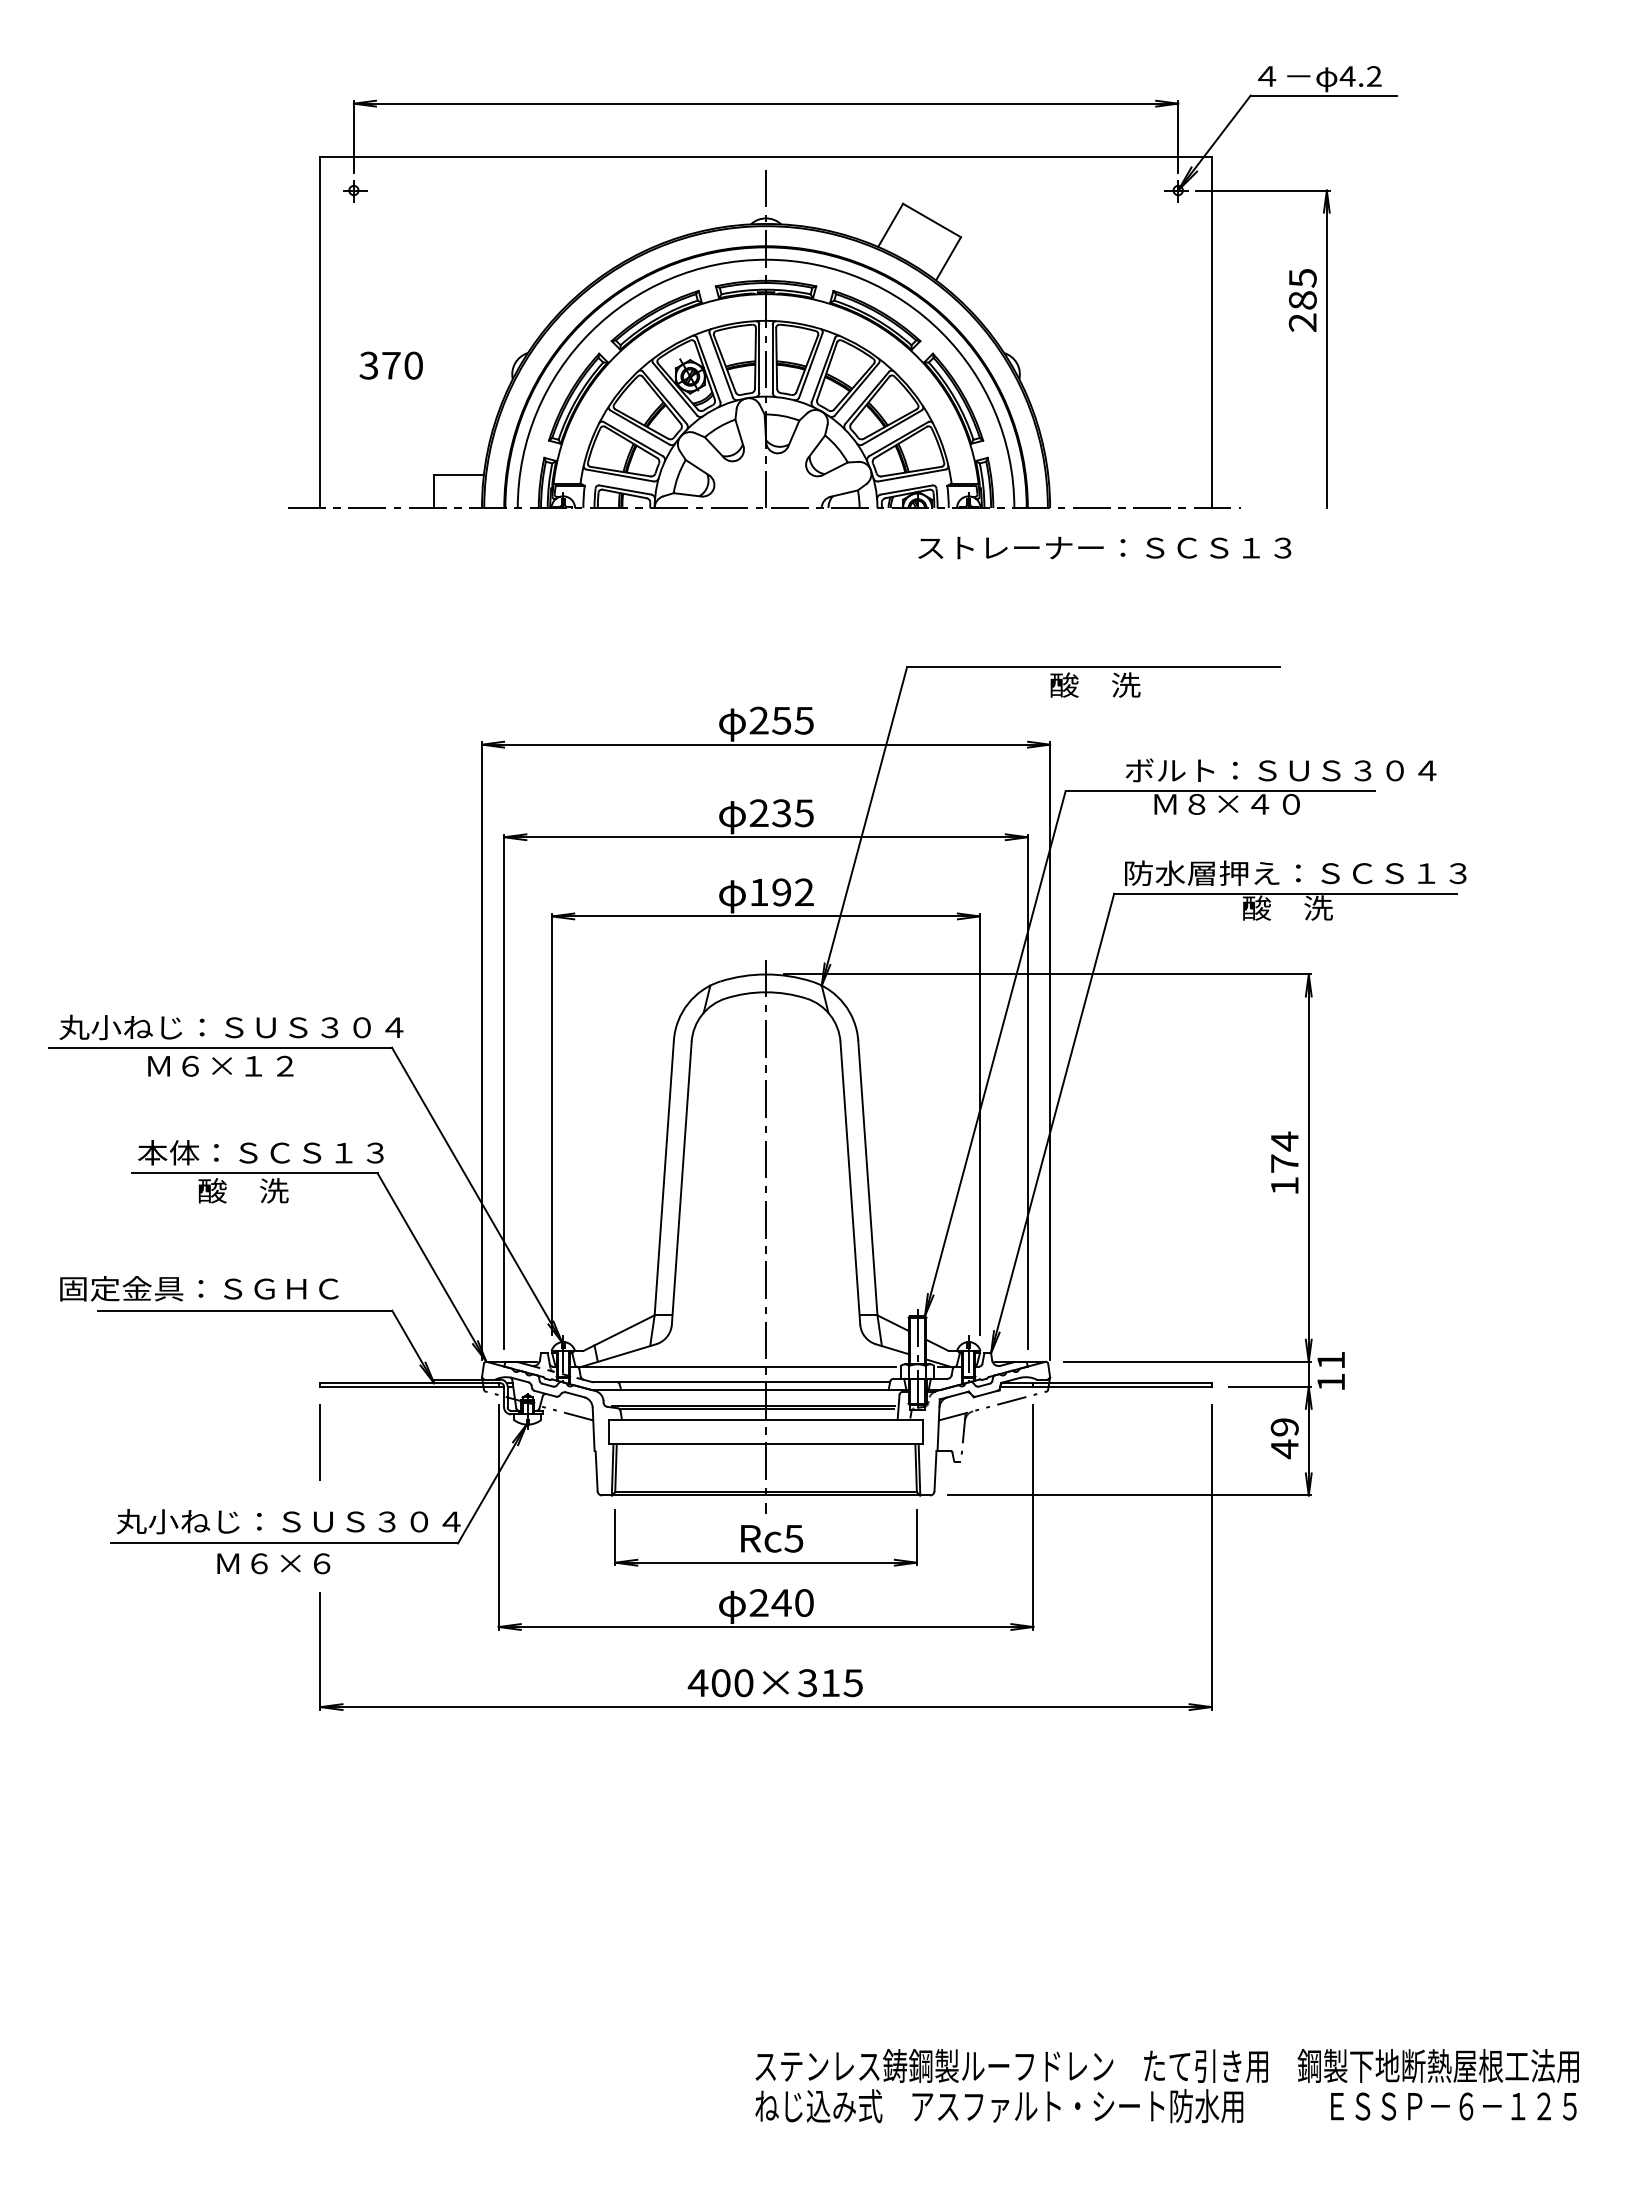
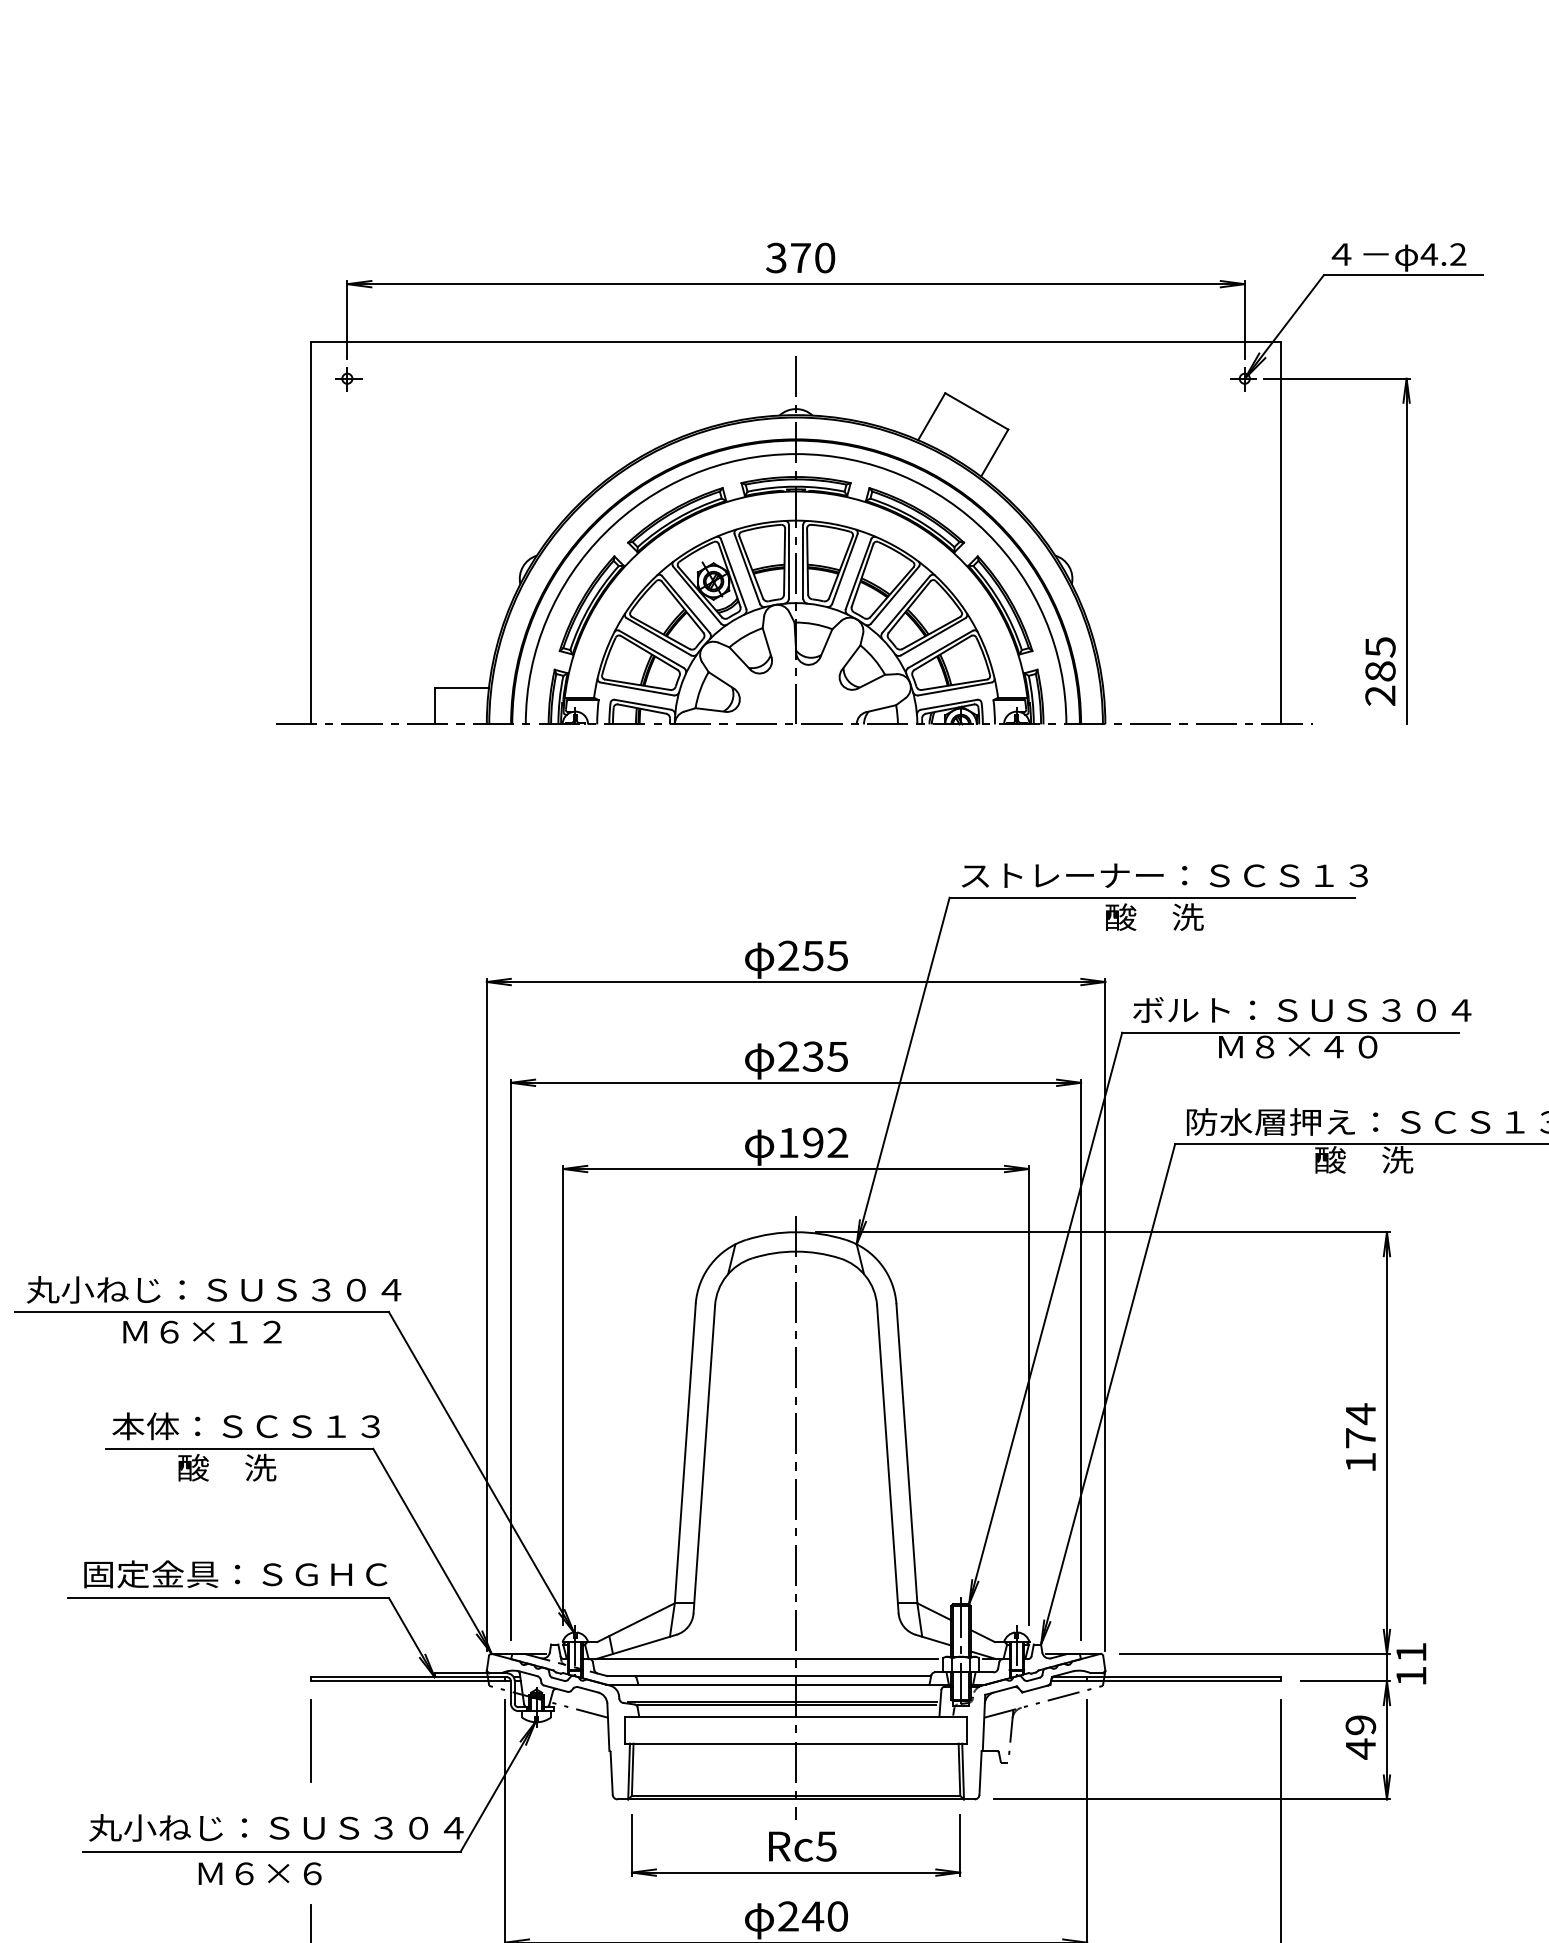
text: (1302, 300) -> (1380, 671), moved
text: (390, 365) -> (799, 257), moved
text: (1104, 547) -> (1164, 875), moved
text: (1280, 770) -> (1301, 1010), moved
text: (199, 1288) -> (235, 1574), moved

